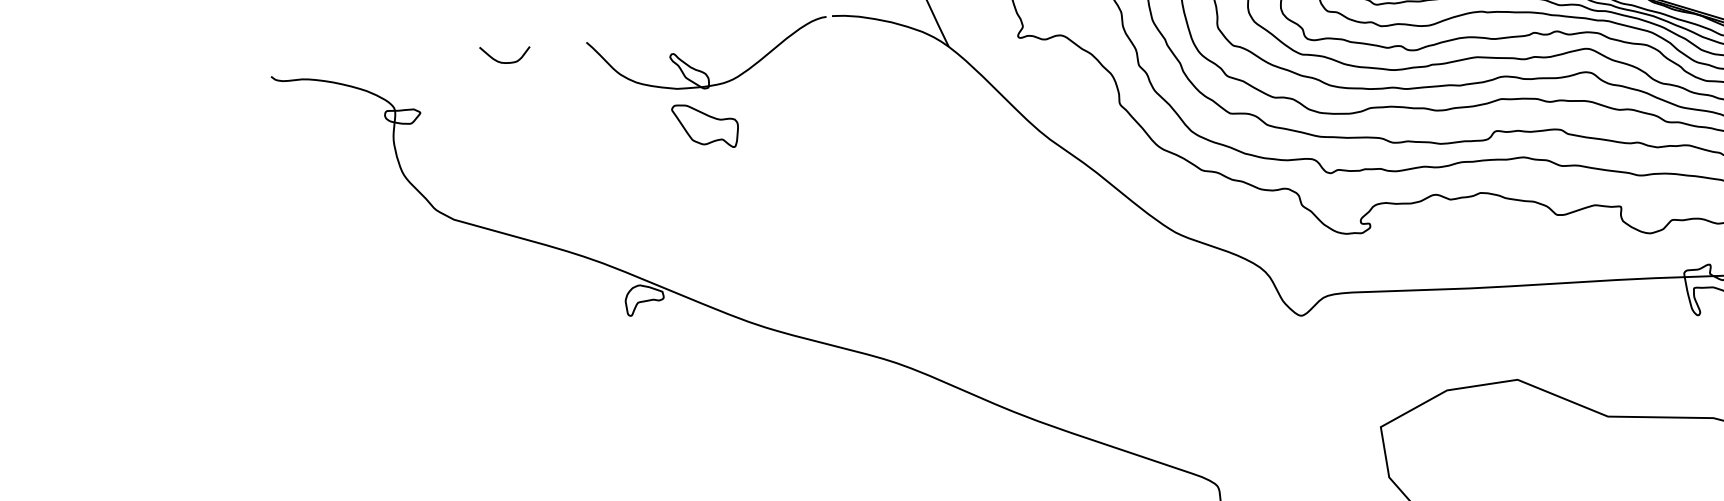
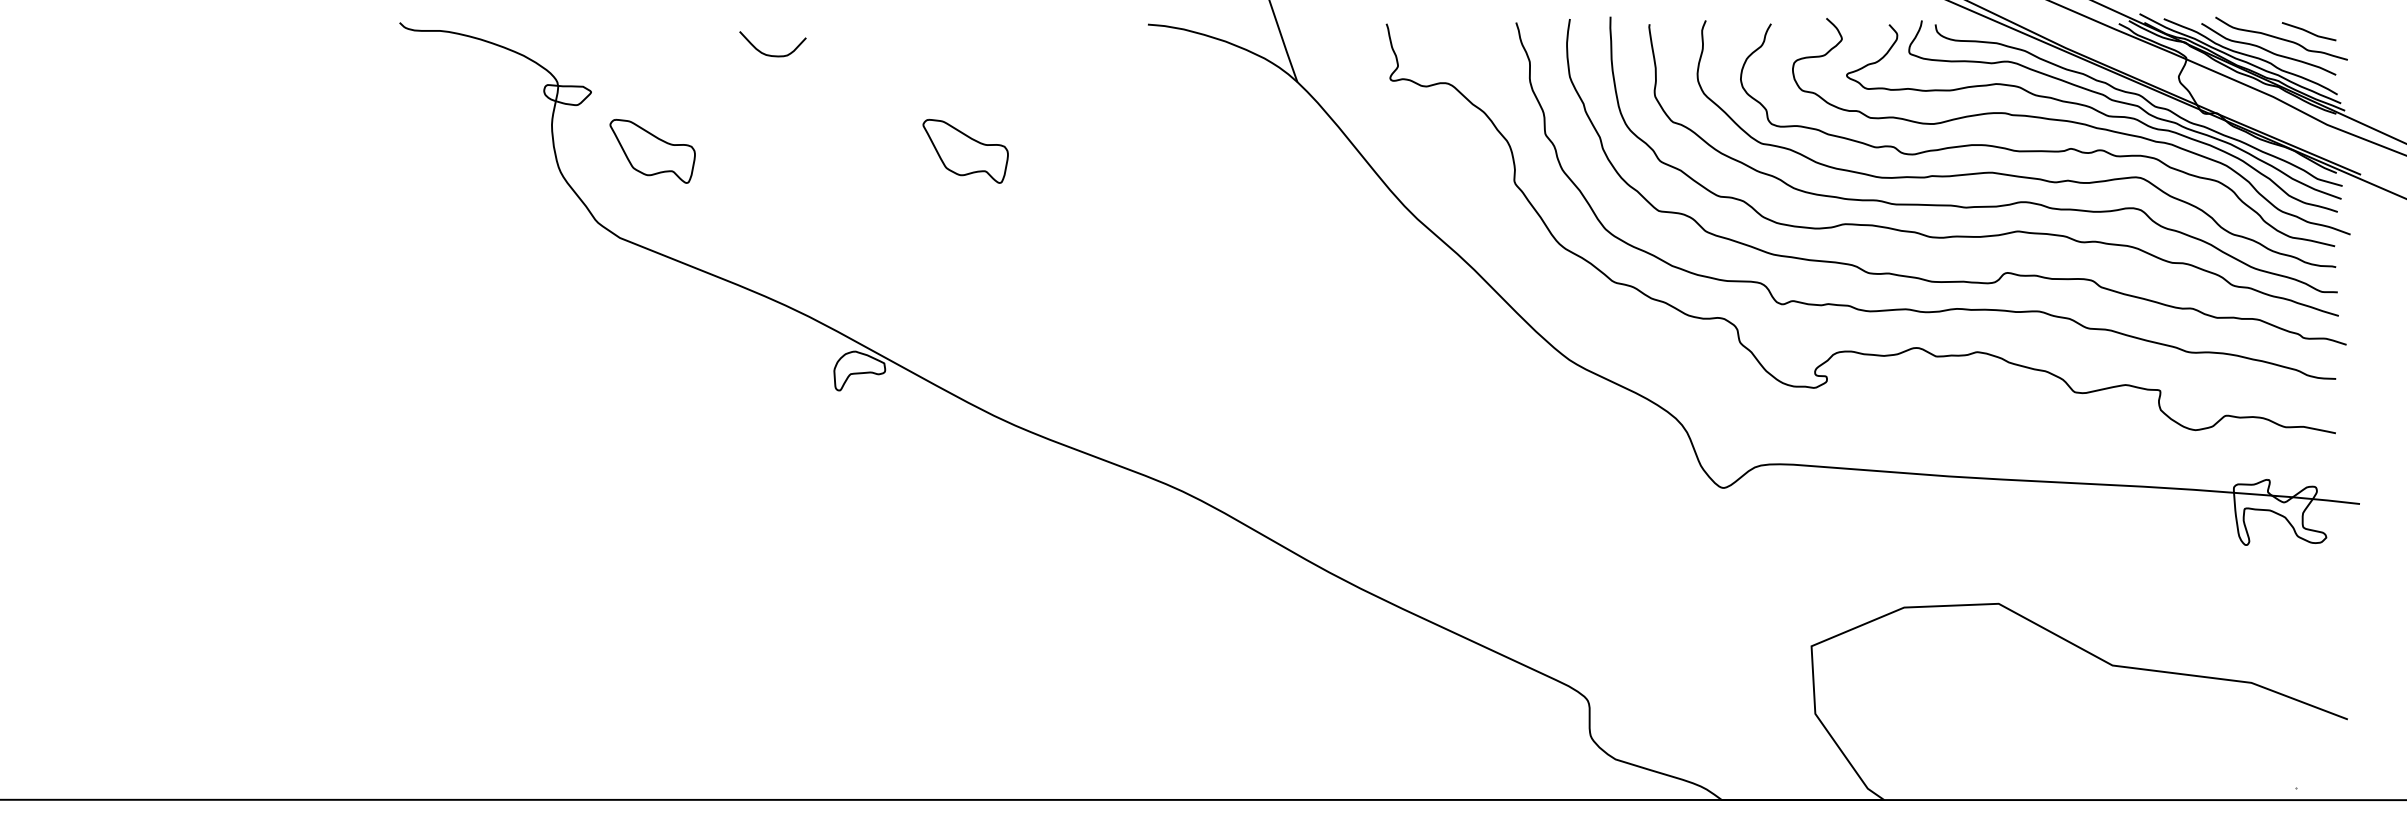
curve: (504, 62) -> (770, 54), moved
part: (702, 71) -> (969, 78), removed
part: (471, 152) -> (652, 151), added

